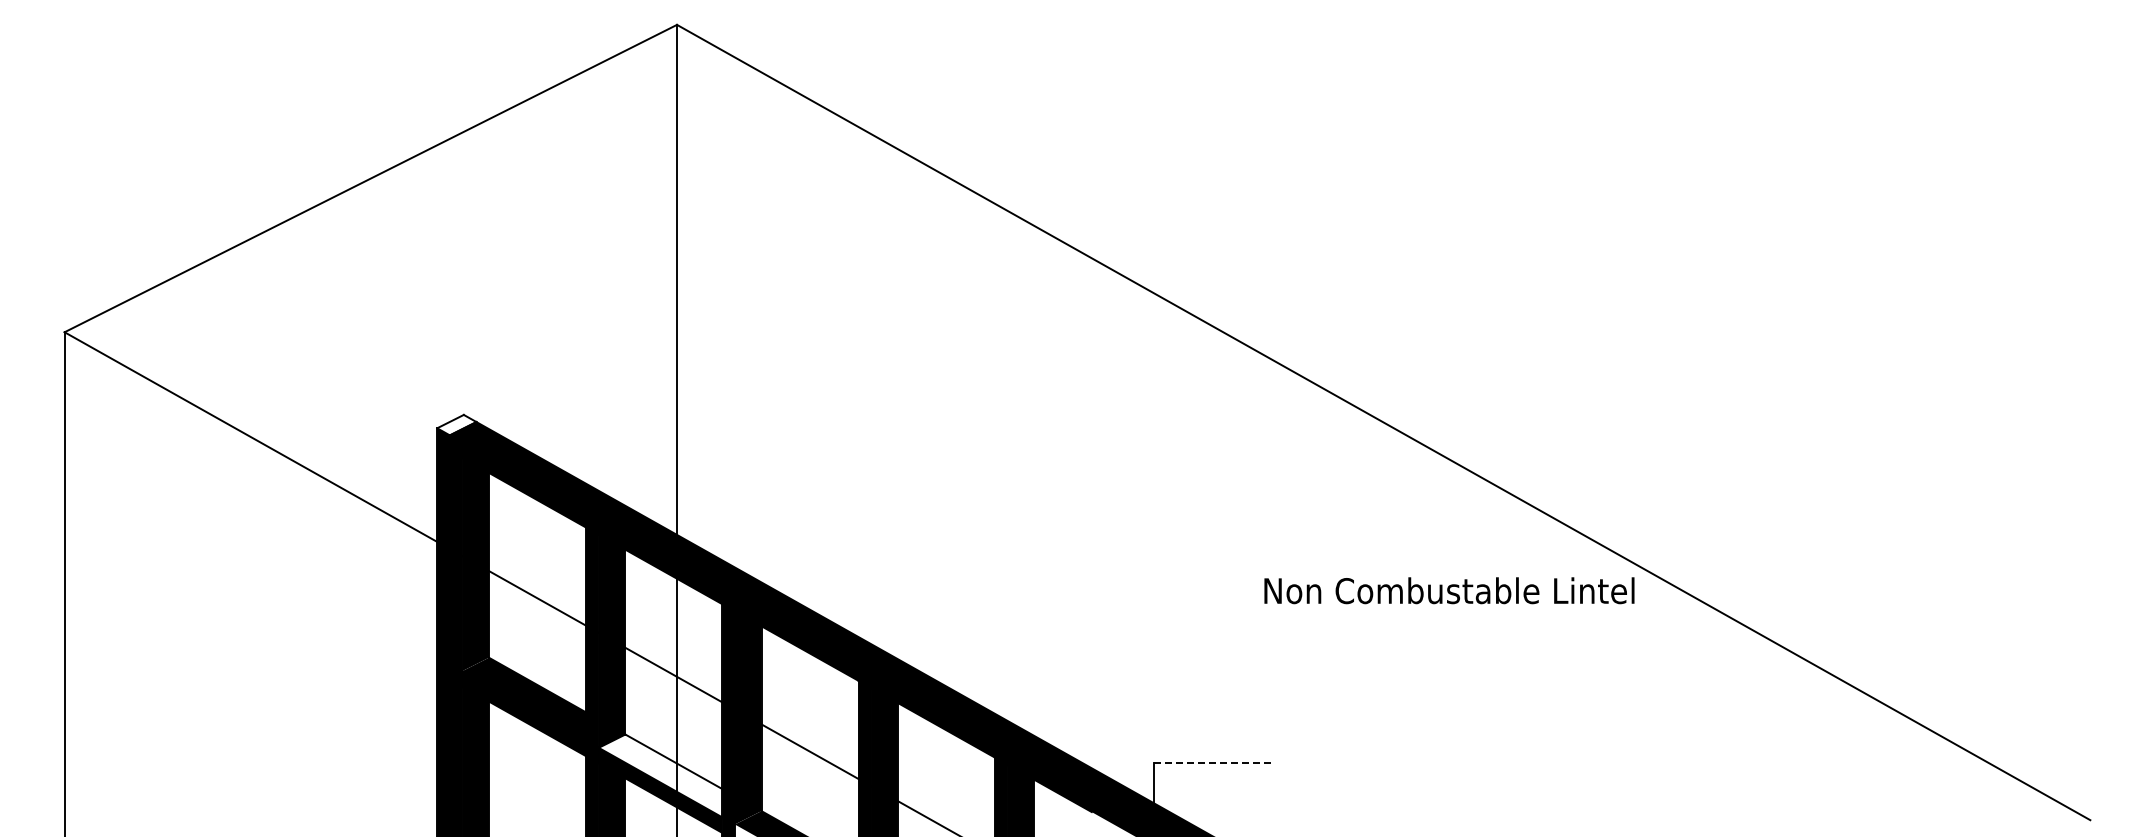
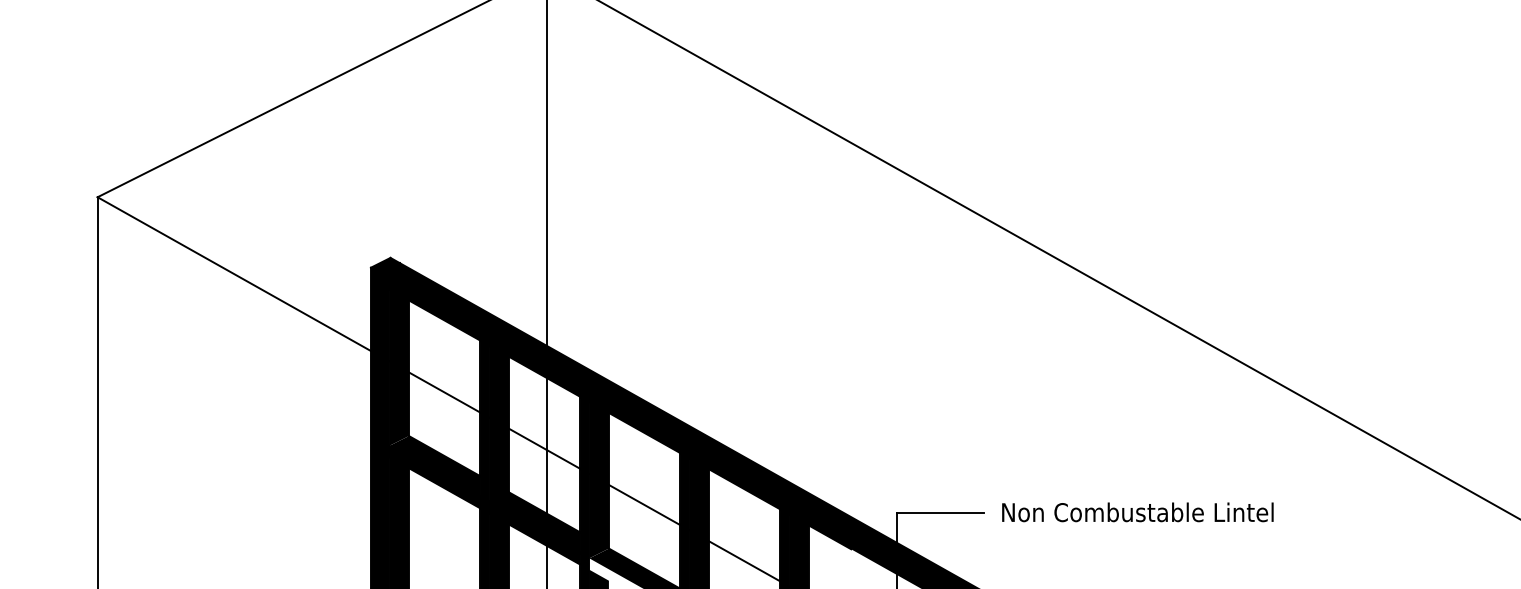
fill: (456, 424) -> (385, 264), added
text: (1449, 590) -> (1137, 512), moved
line: (1213, 762) -> (940, 512), dashed -> solid
fill: (660, 775) -> (534, 522), added

